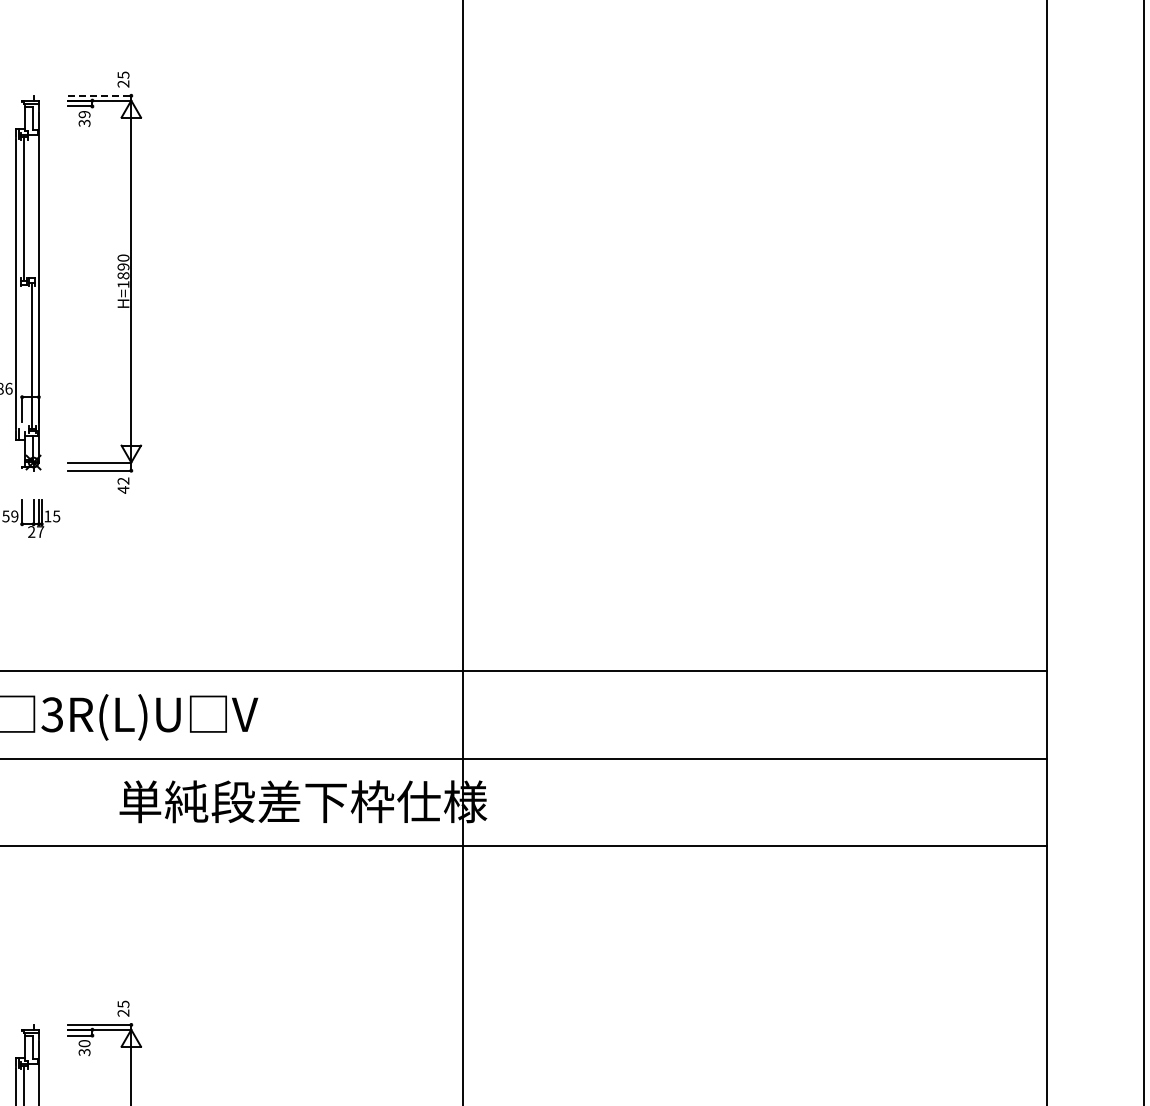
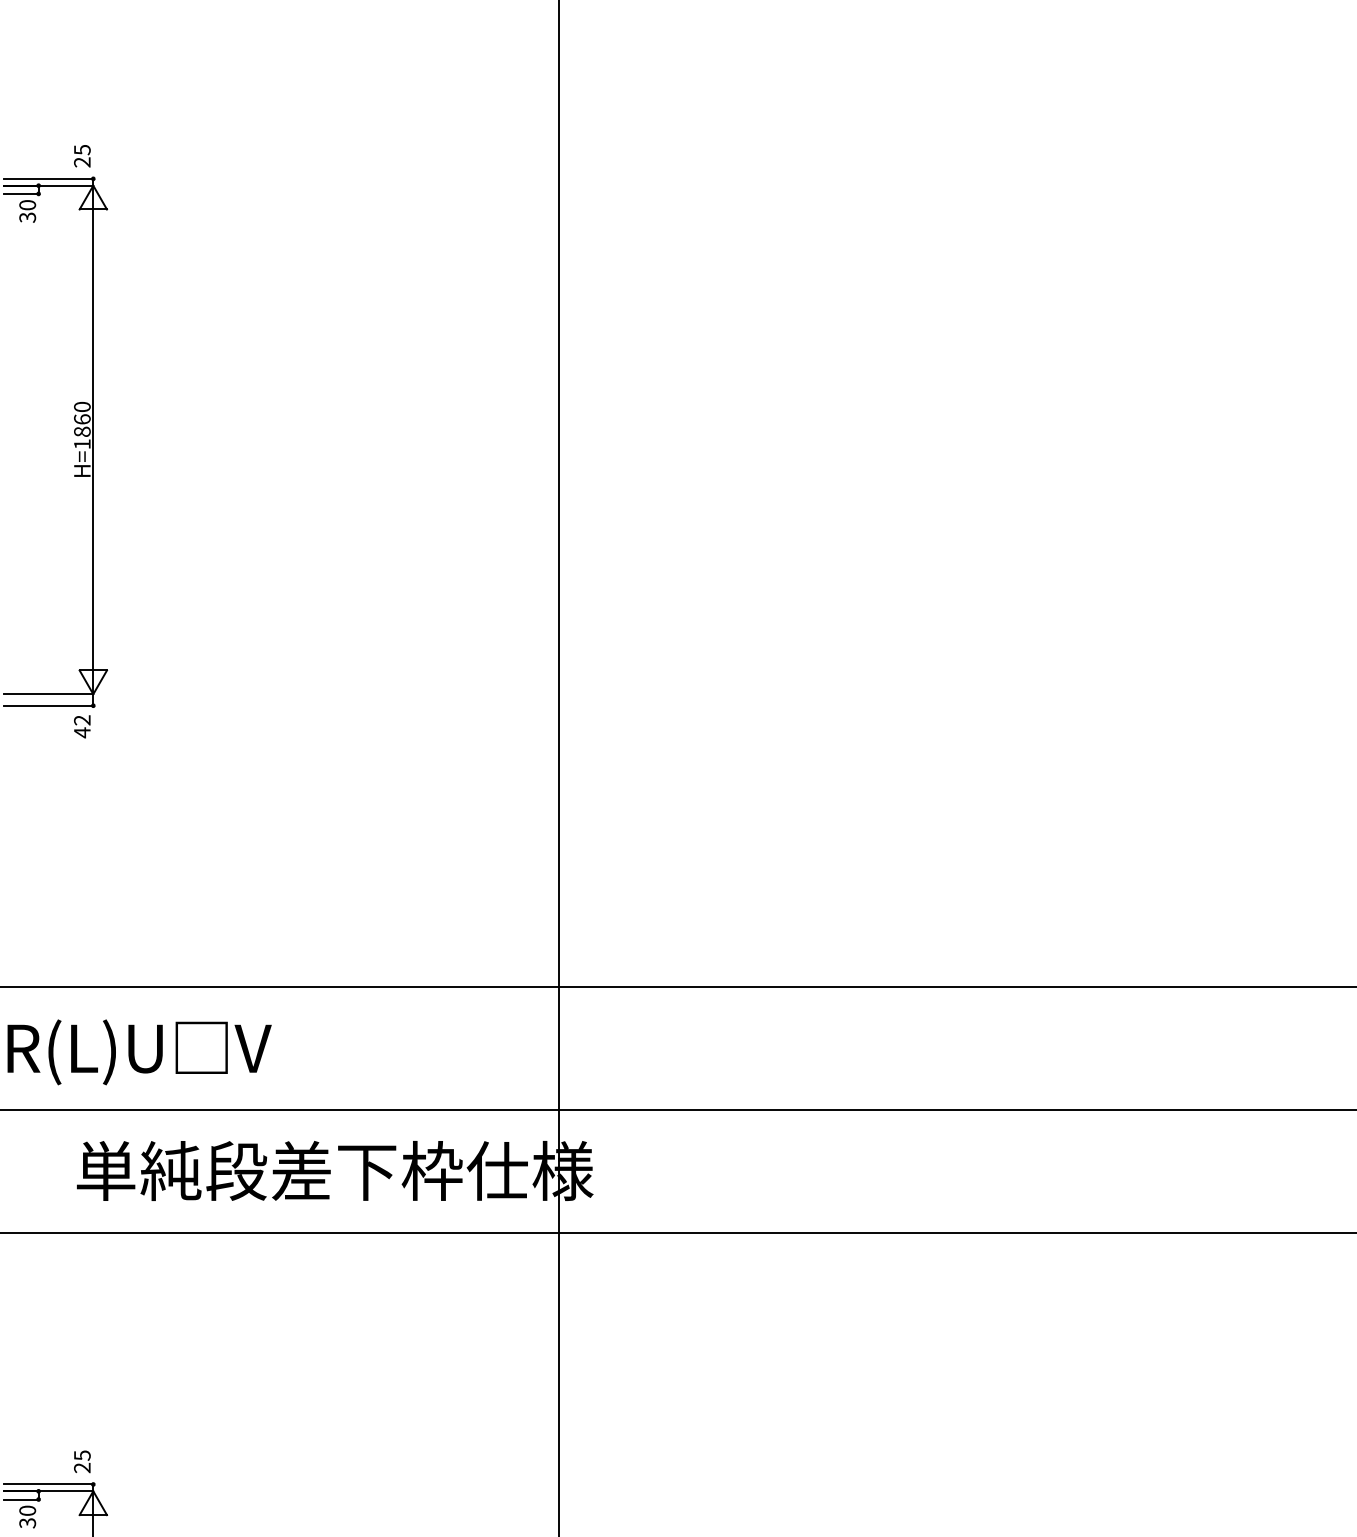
line: (99, 95) -> (48, 178), dashed -> solid
text: (84, 114) -> (27, 205), 39 -> 30
text: (123, 266) -> (82, 418), H=1890 -> H=1860

